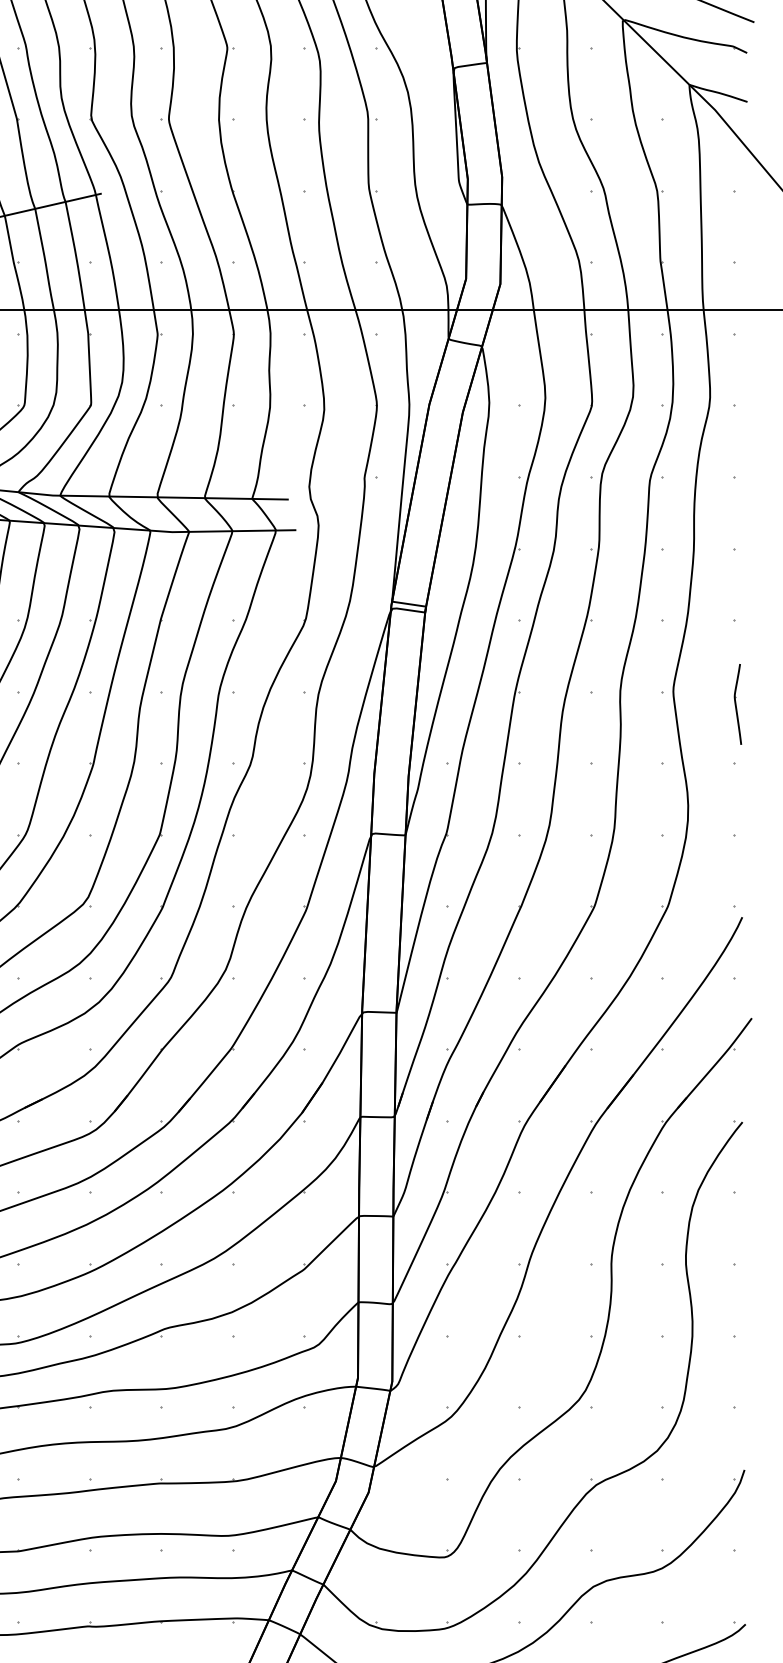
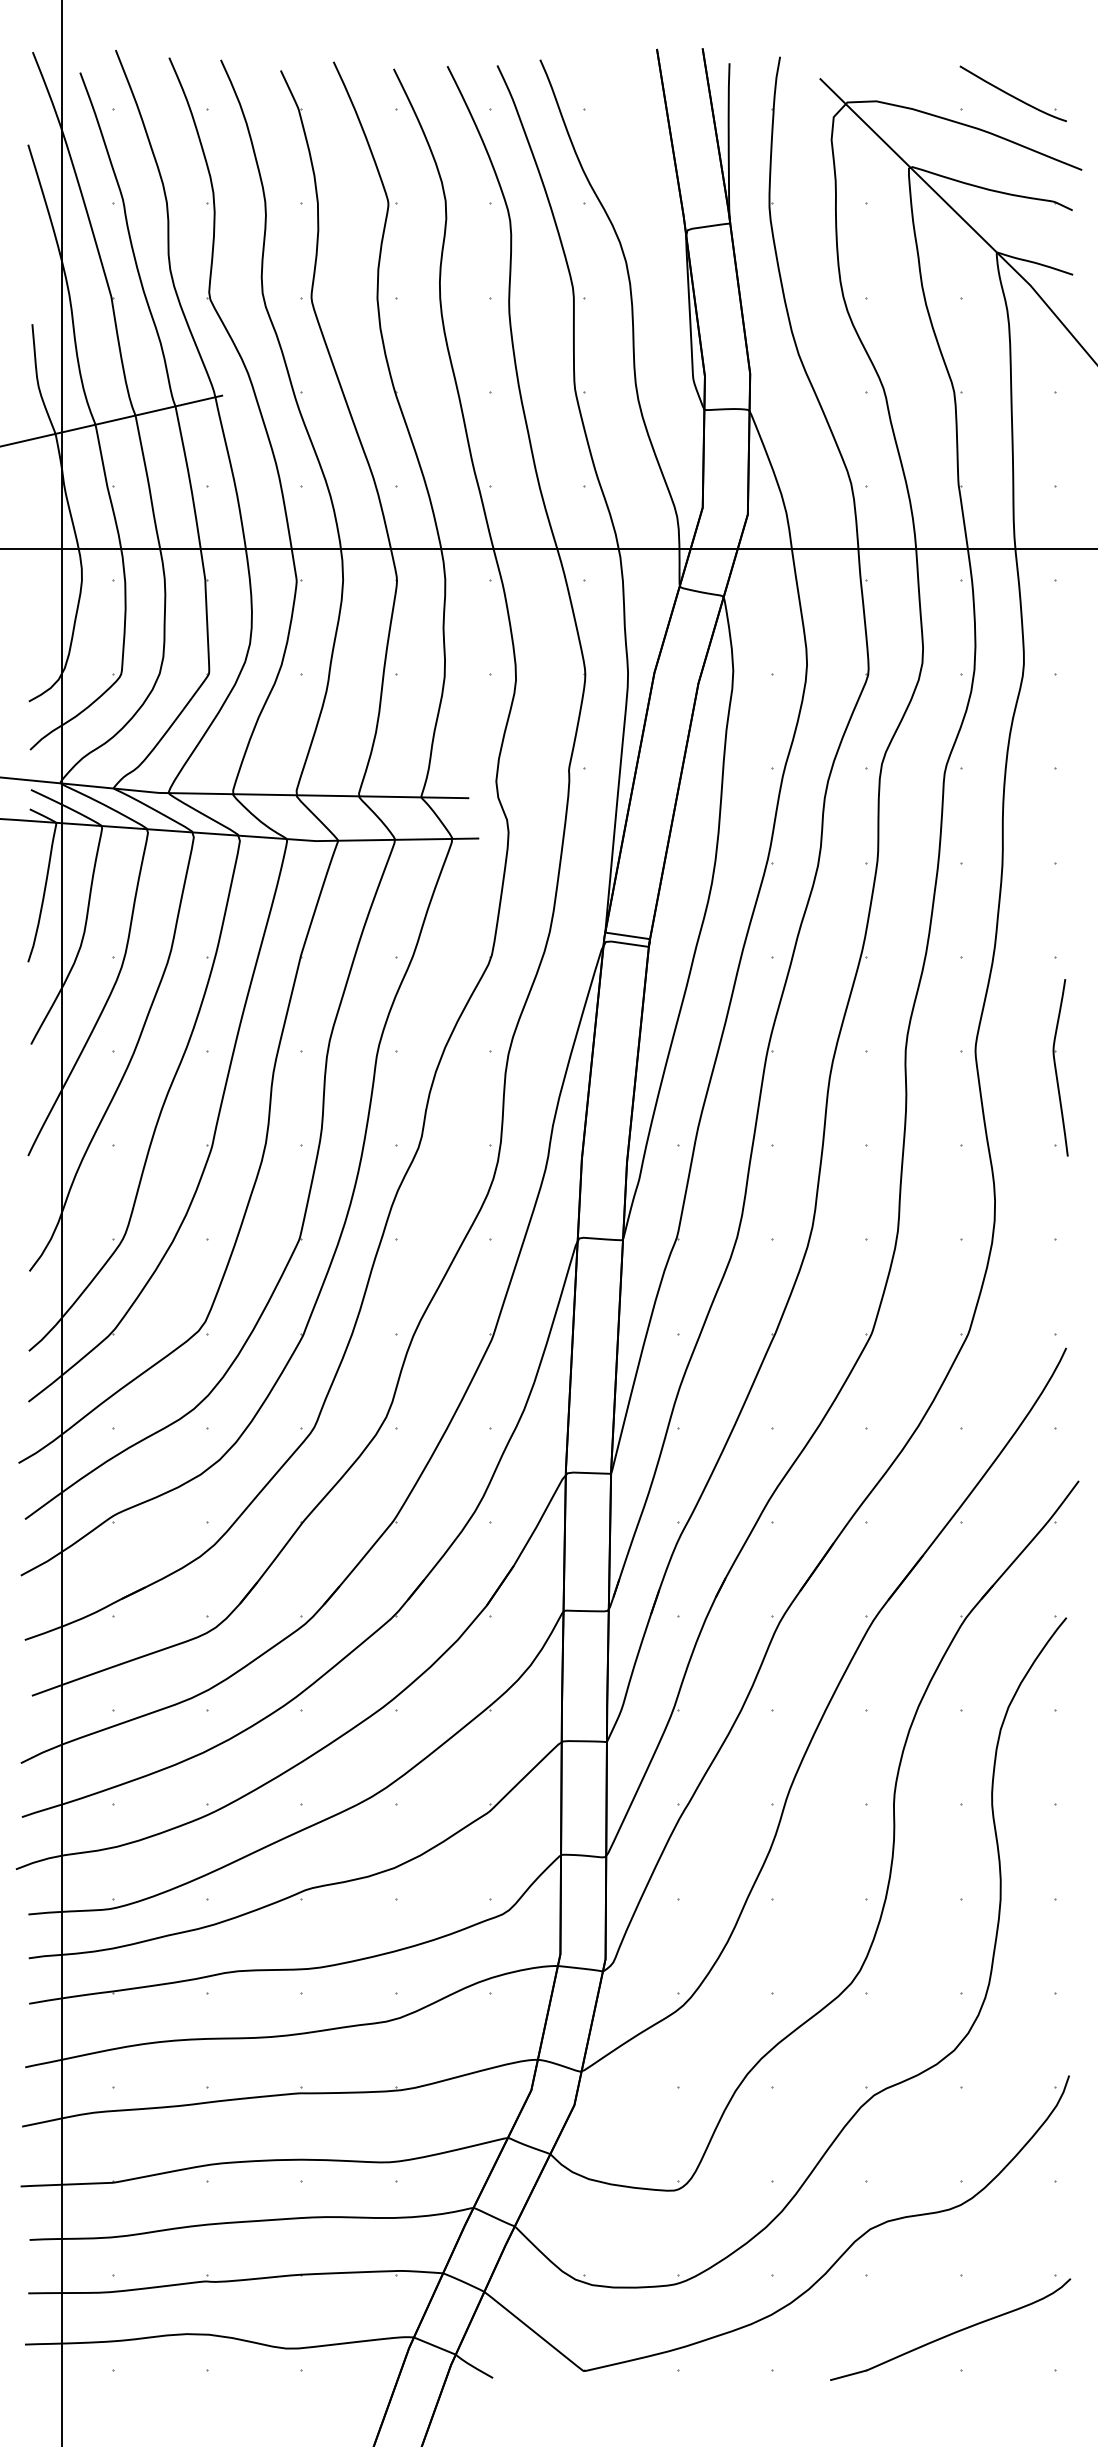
part: (737, 704) -> (1060, 1067), size x1.67

